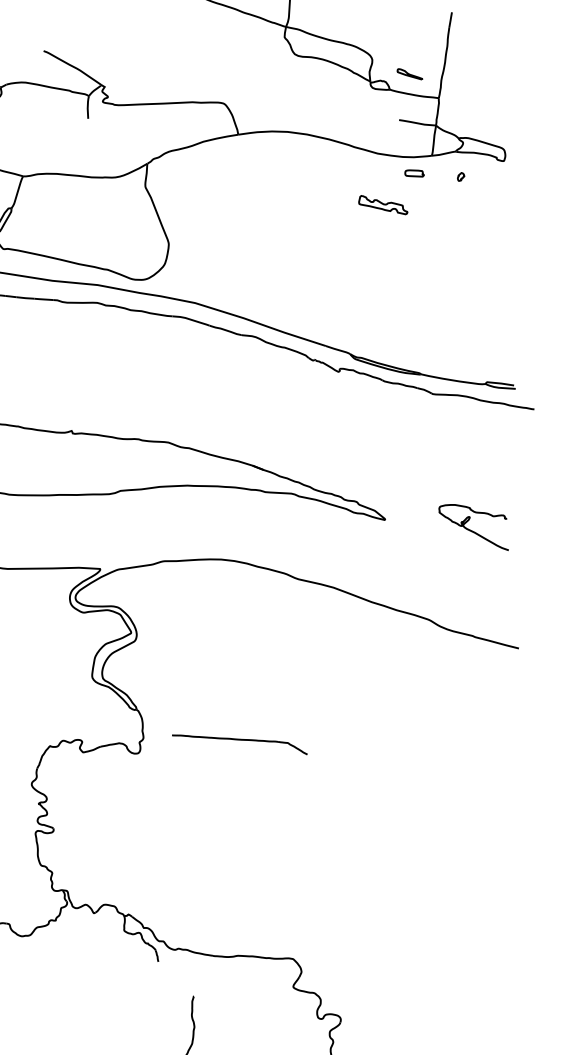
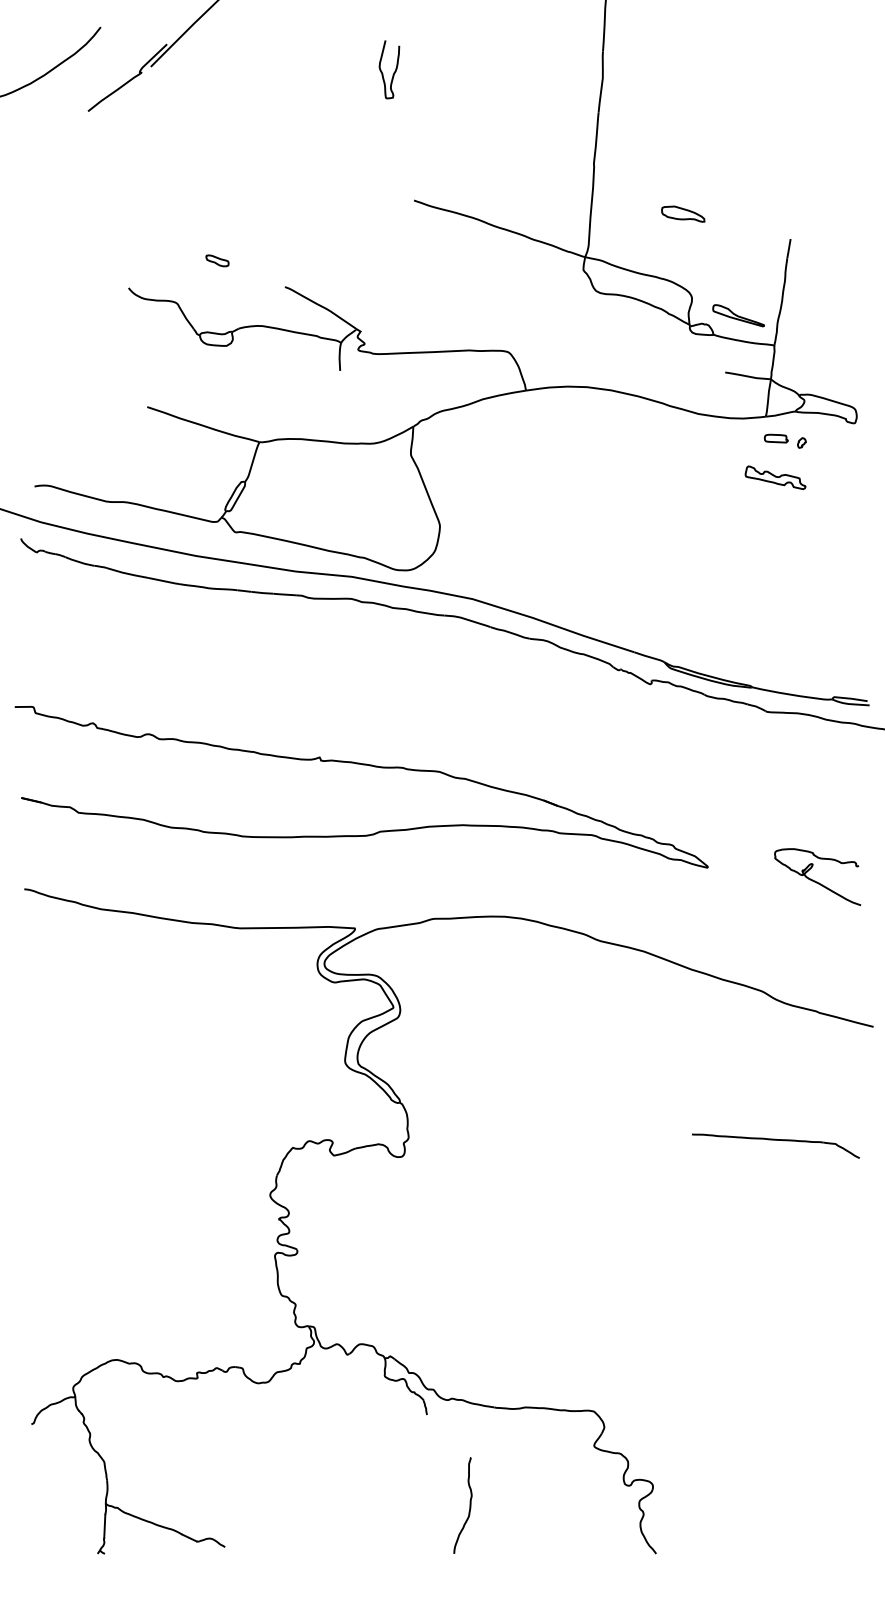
part: (409, 74) -> (738, 315), size x1.67
part: (413, 173) -> (775, 438), moved
part: (383, 204) -> (775, 477), moved
part: (239, 744) -> (775, 1145), moved

